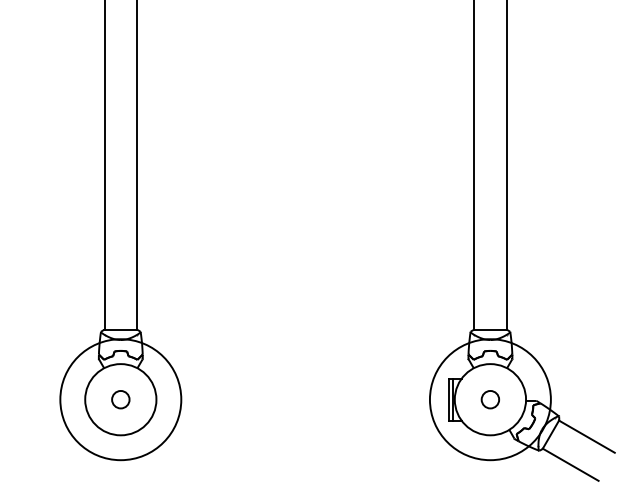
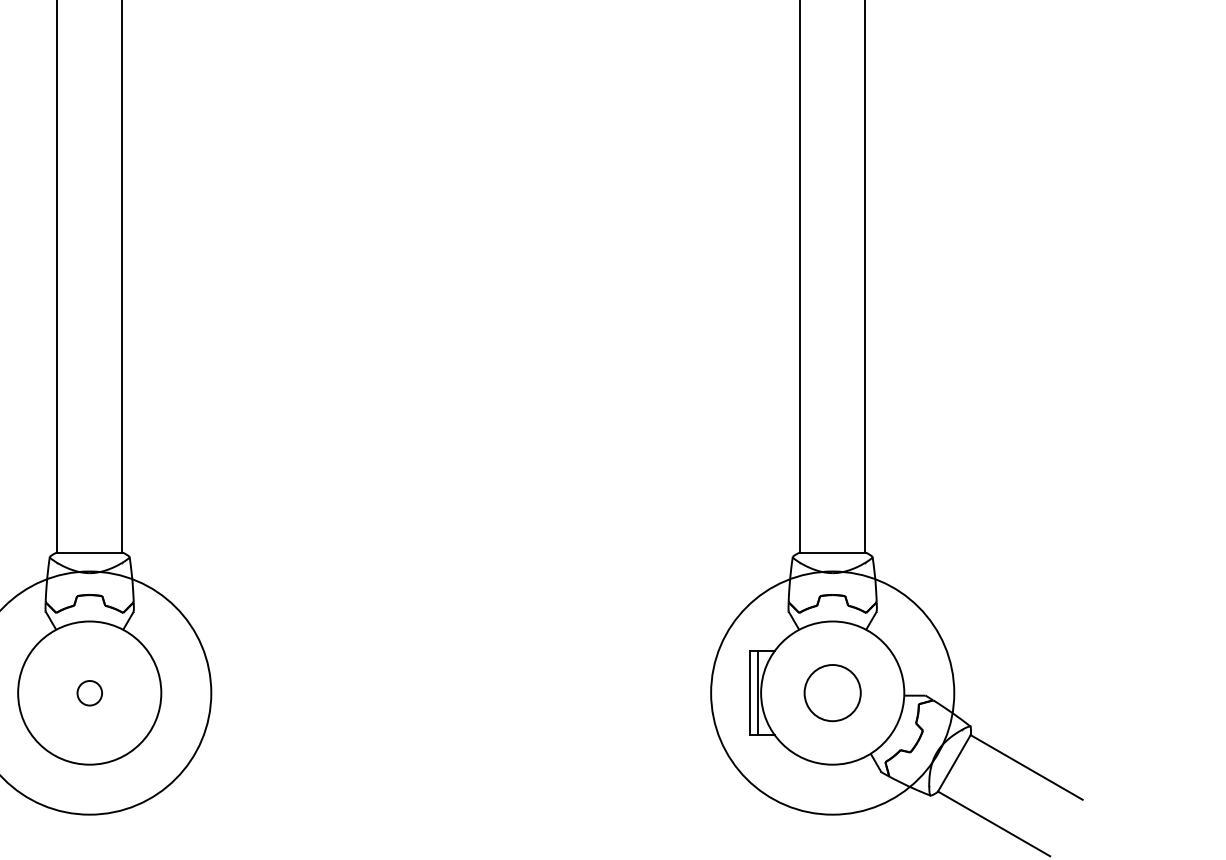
circle: (120, 399) -> (89, 692), size x0.7
circle: (490, 399) -> (832, 692), size x1.6

